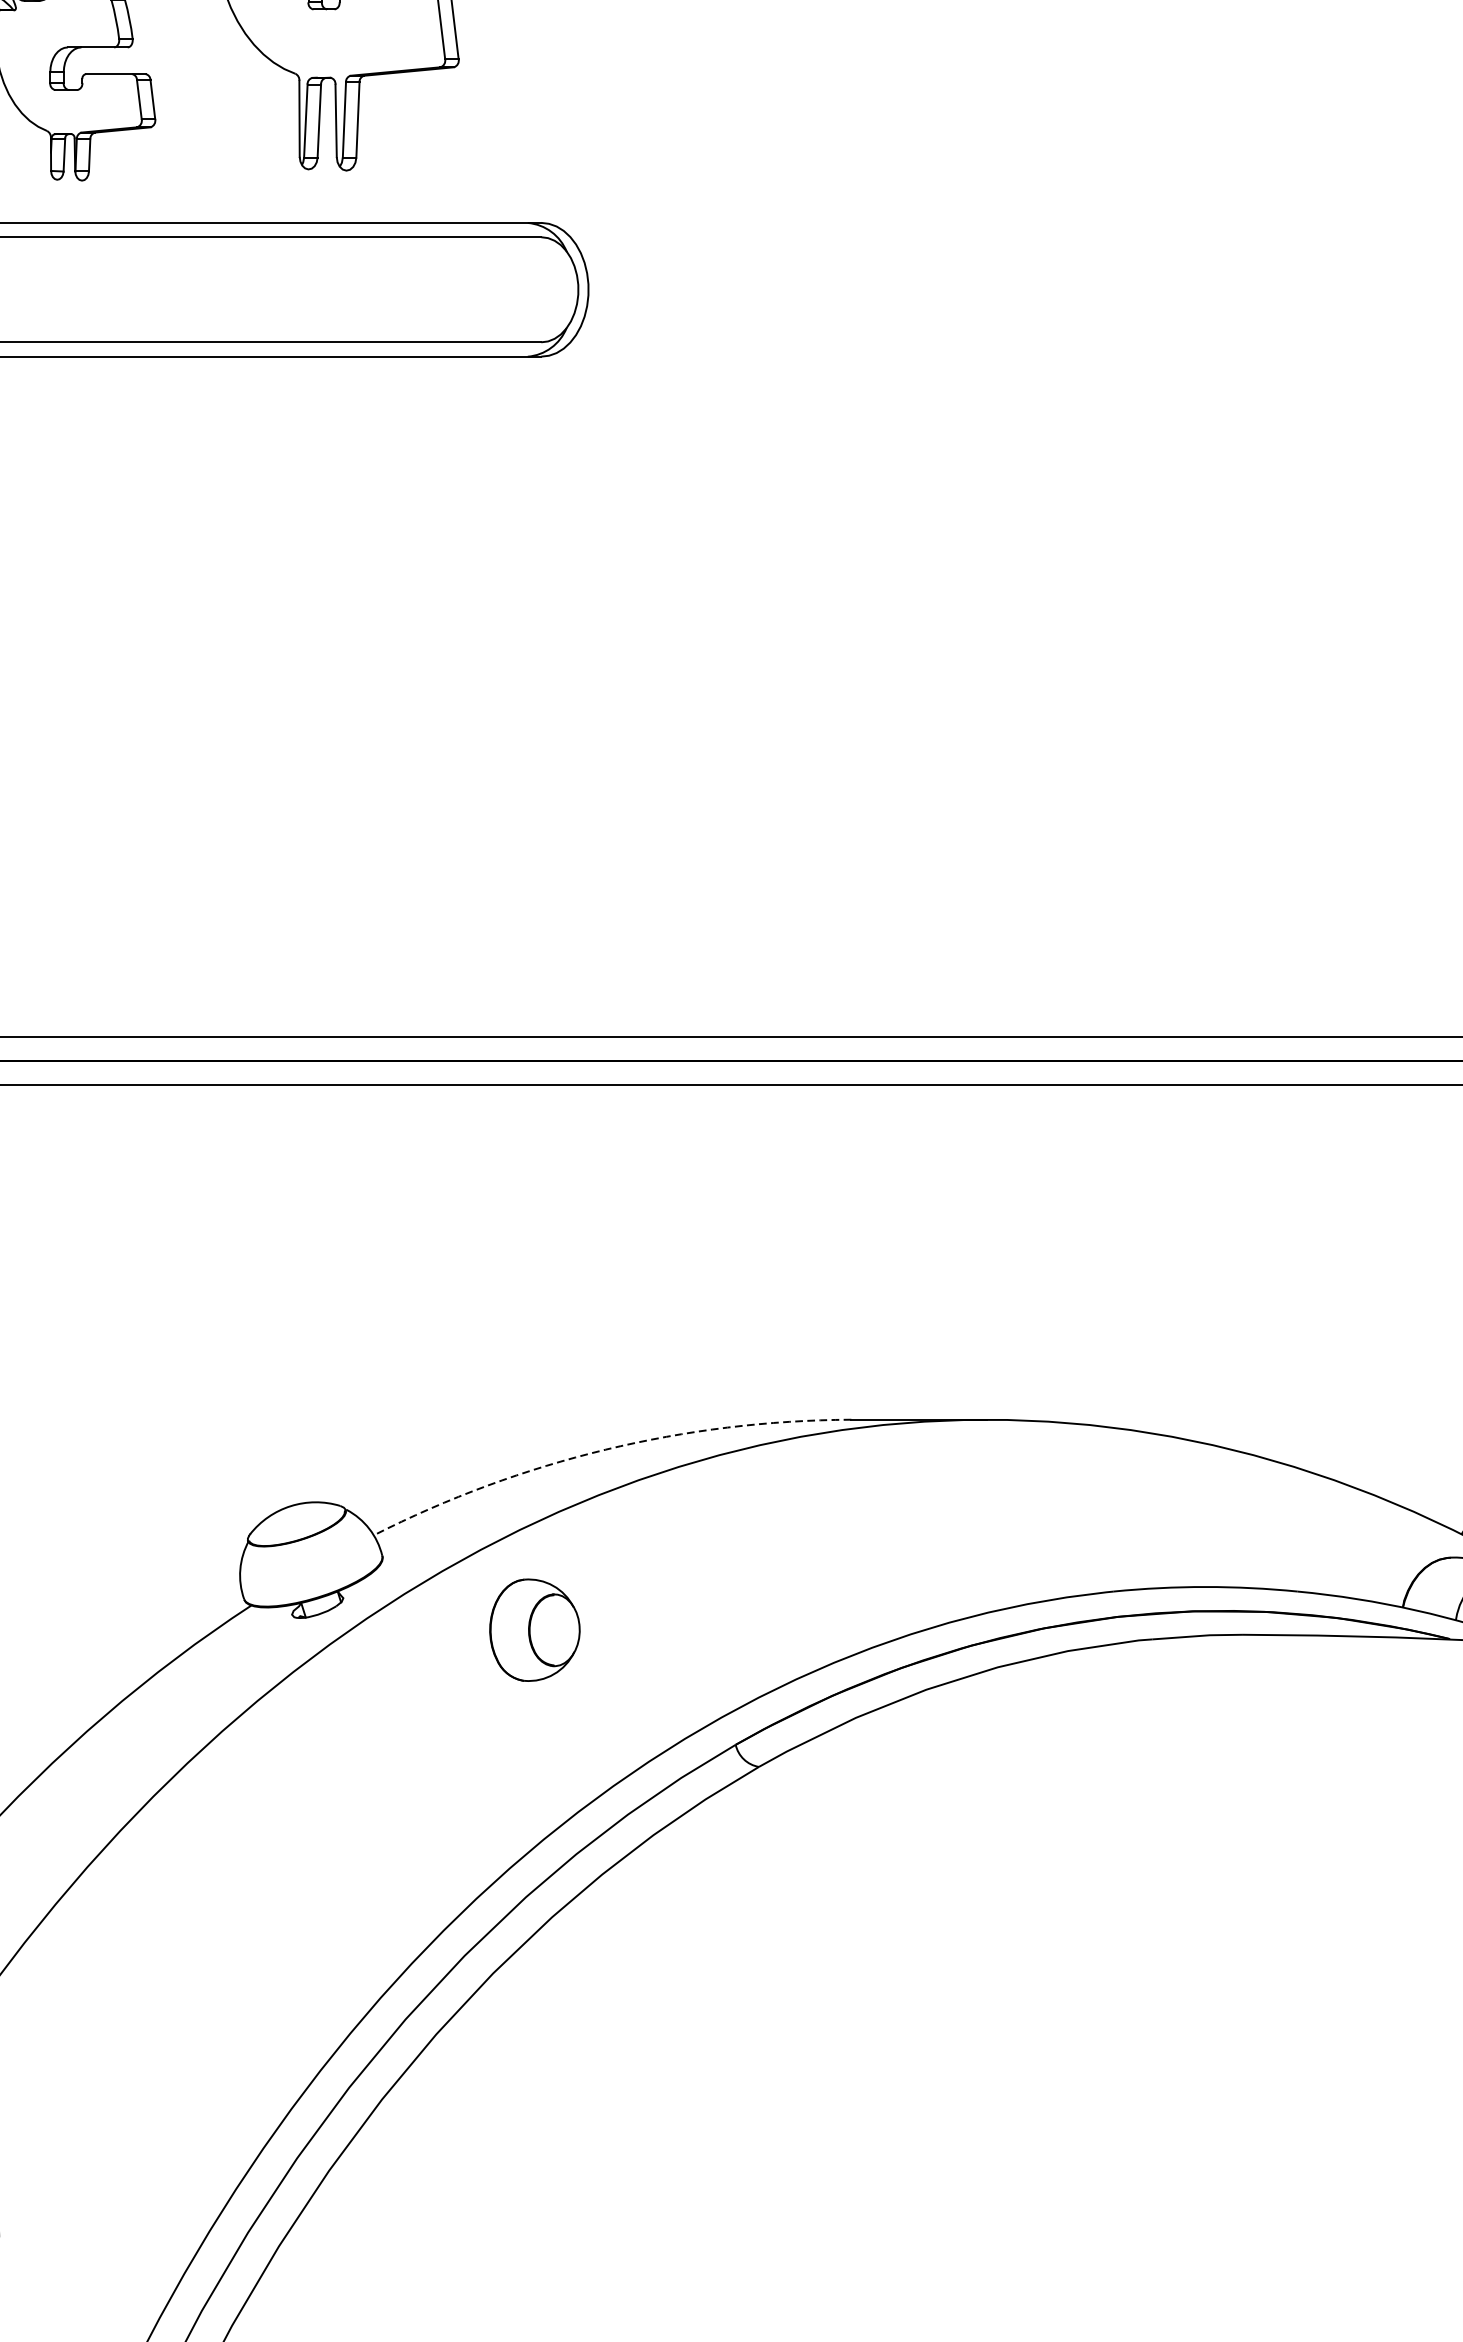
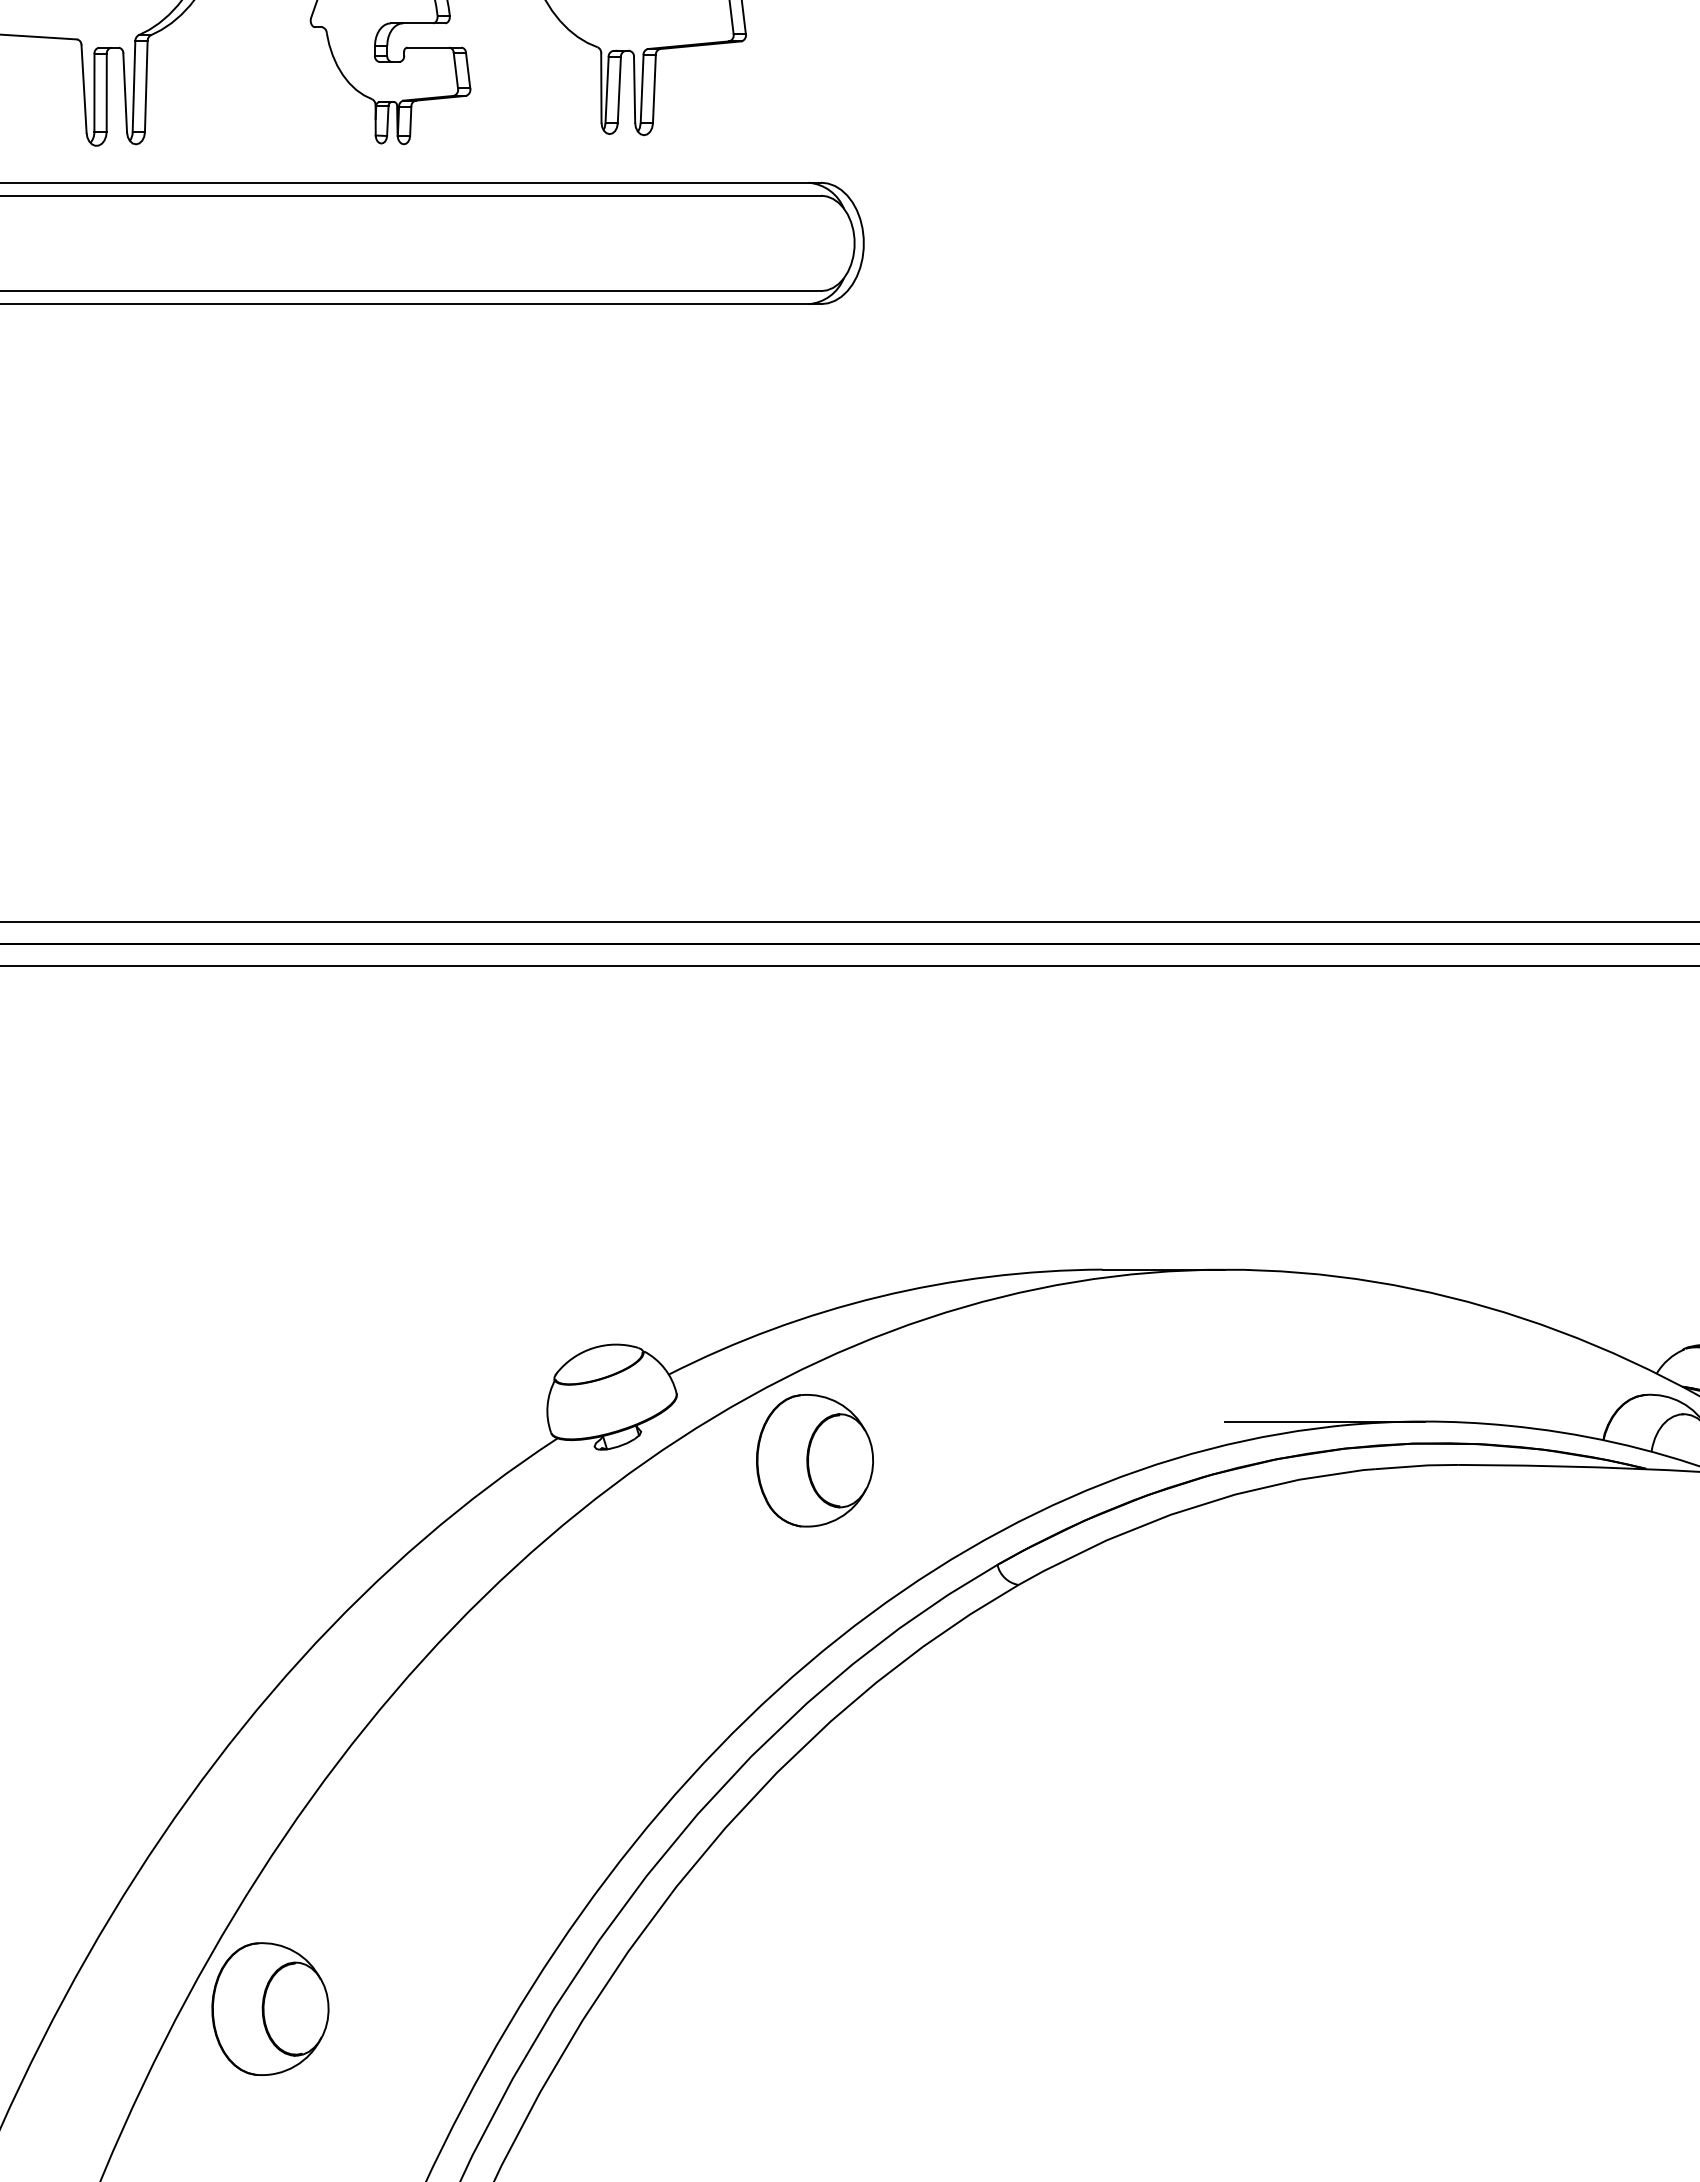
arc: (605, 1449) -> (879, 1296), dashed -> solid
line: (1095, 1586) -> (1324, 1421), added
part: (535, 1629) -> (815, 1460), size x1.43

